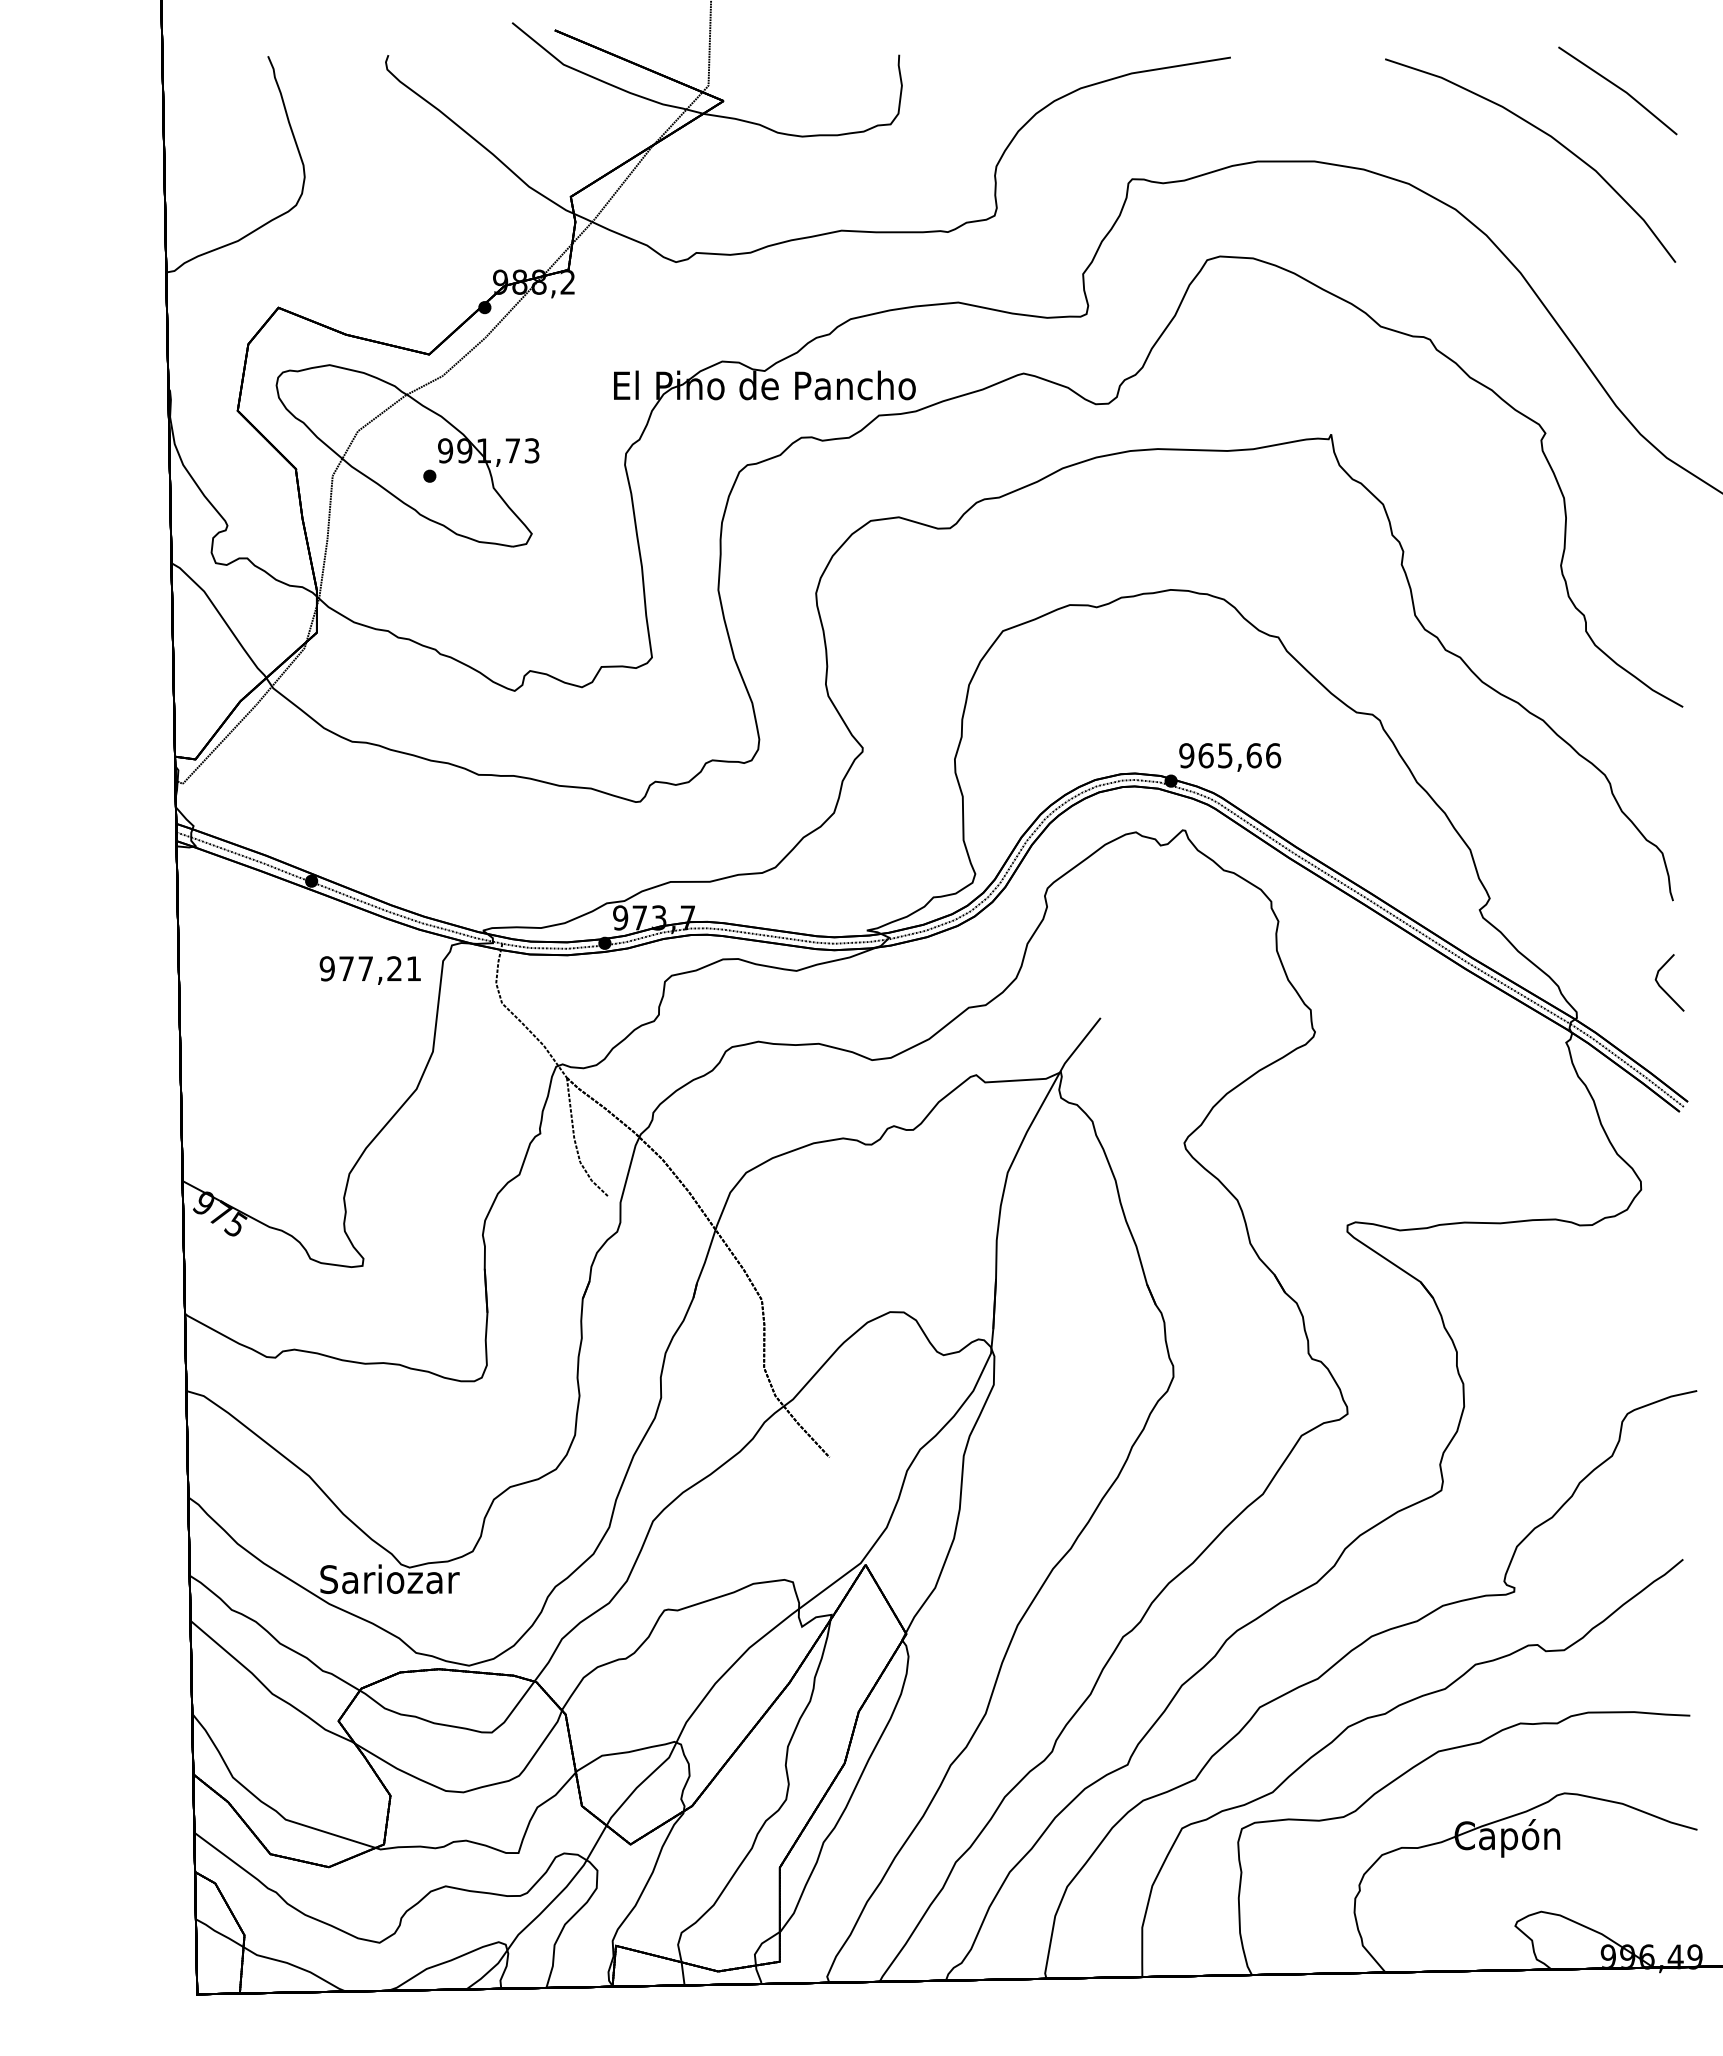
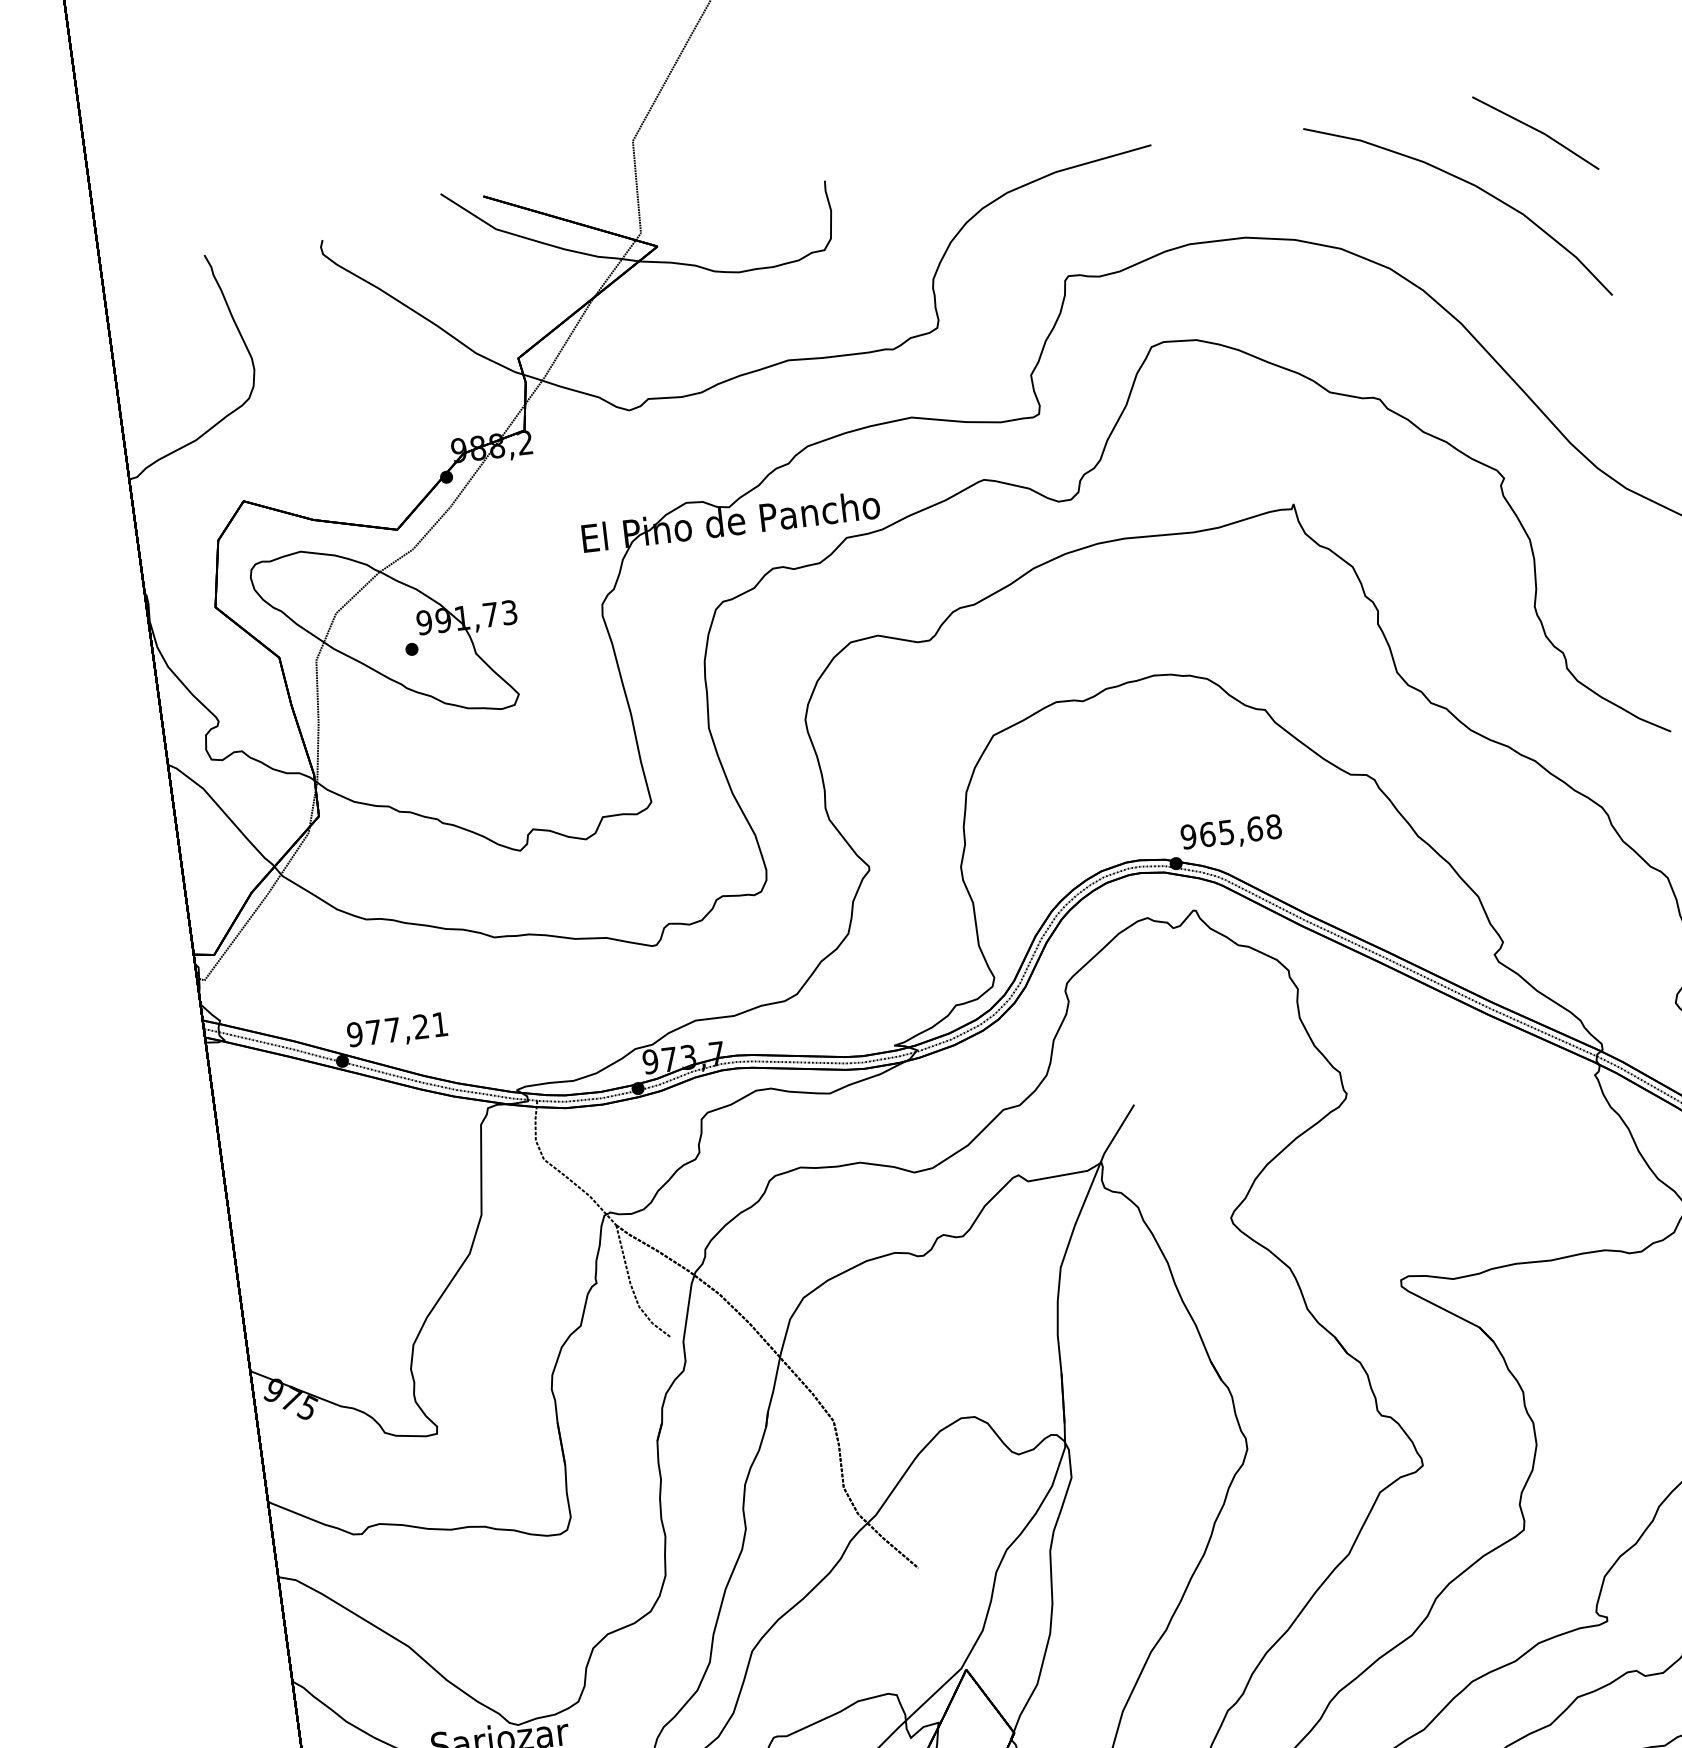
text: (1273, 755) -> (1273, 826), 965,66 -> 965,68
text: (369, 970) -> (396, 1031), moved

